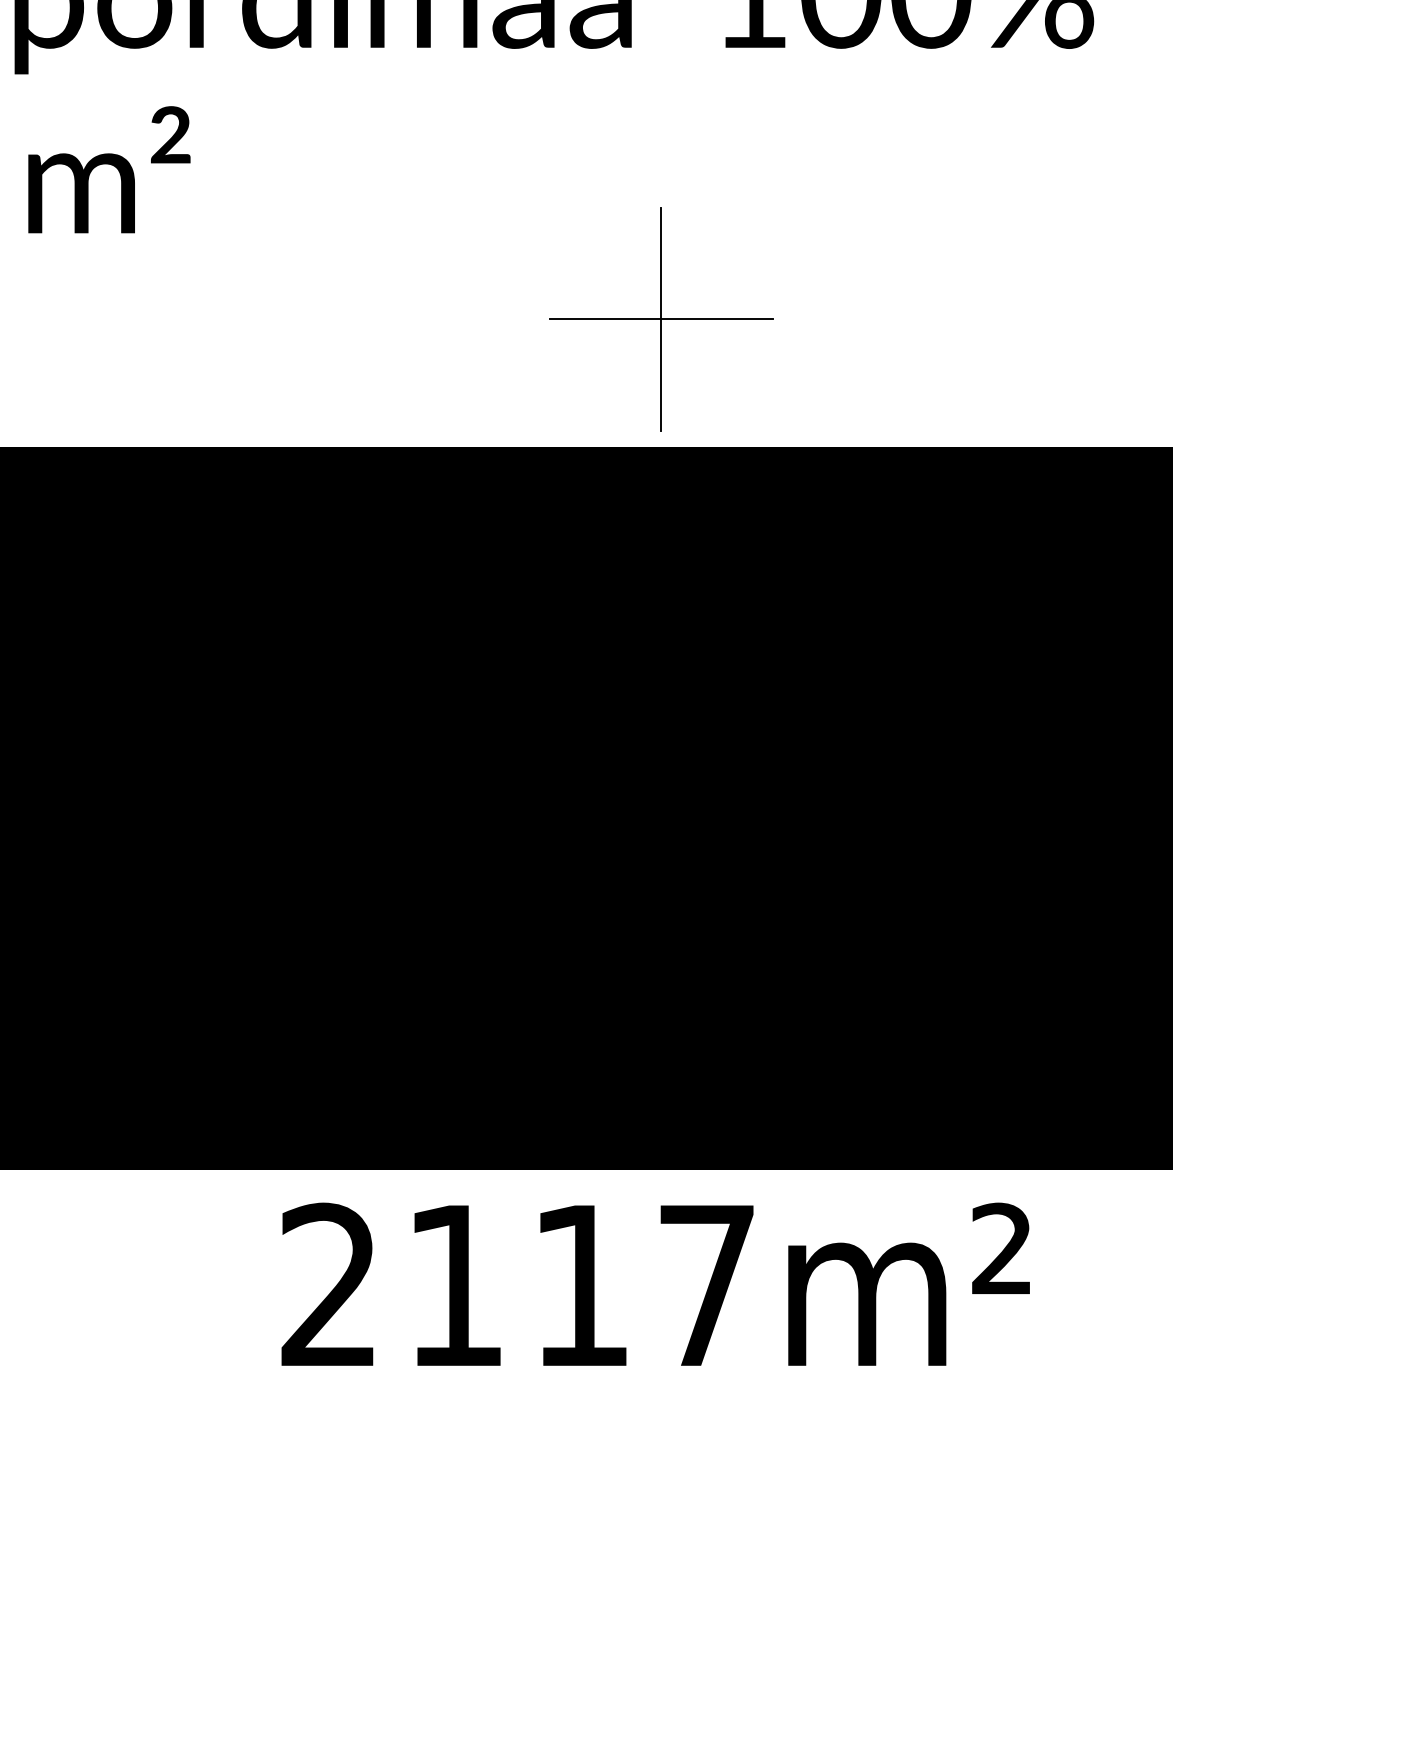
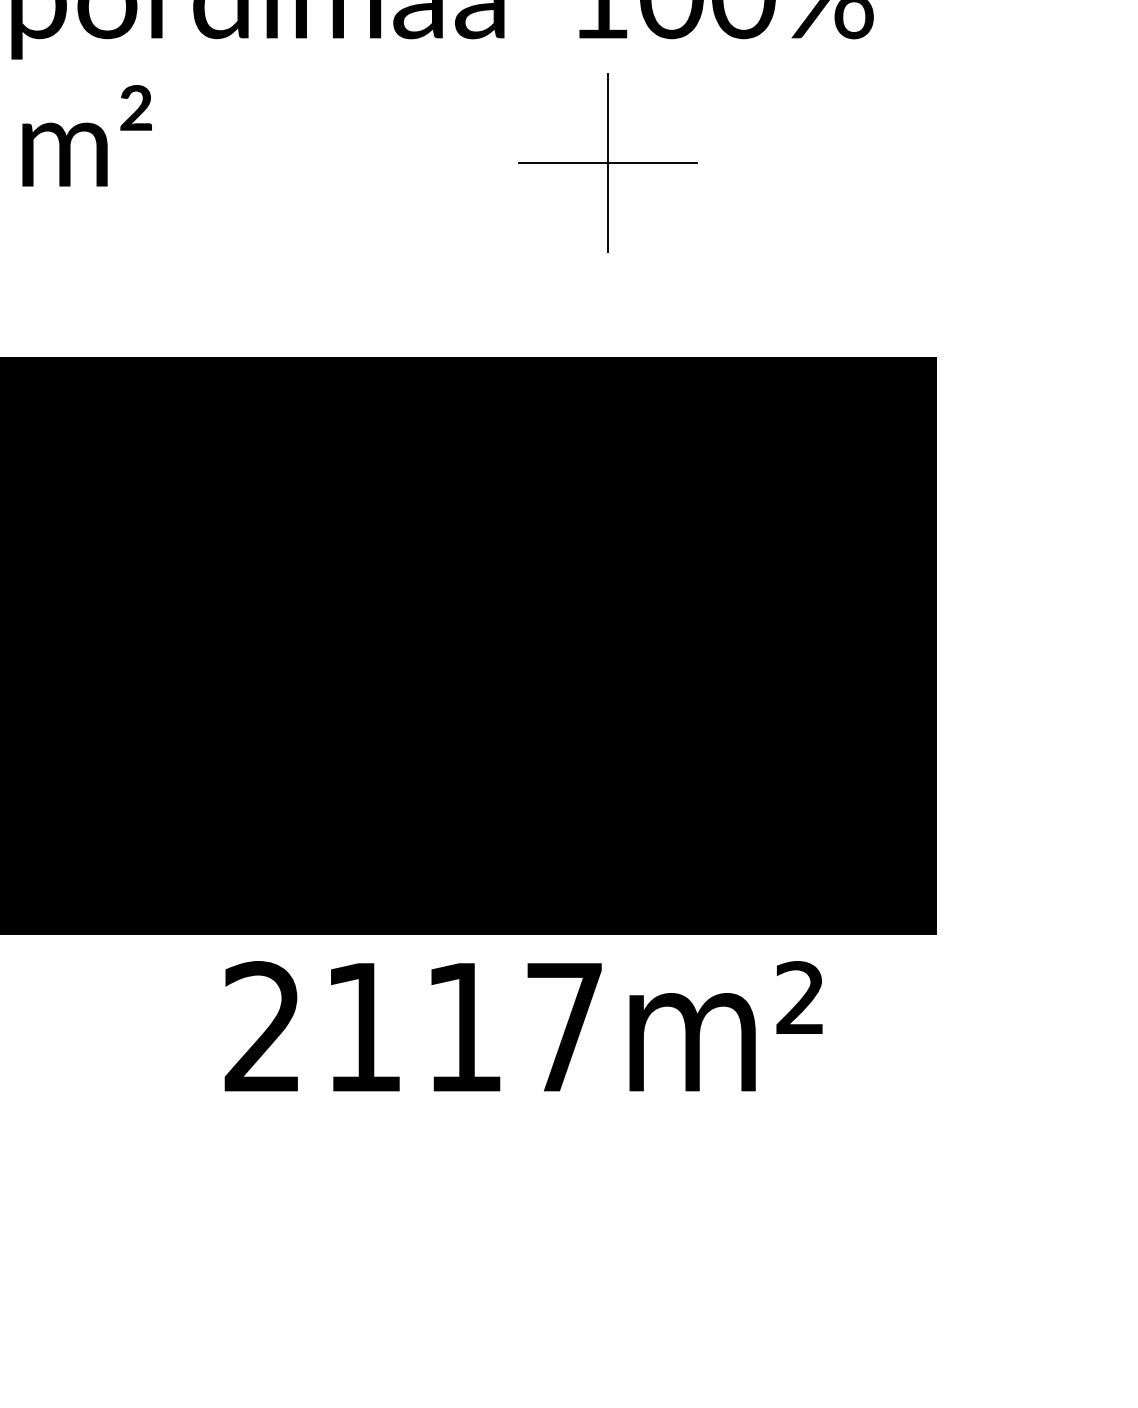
part: (661, 319) -> (608, 163), moved

